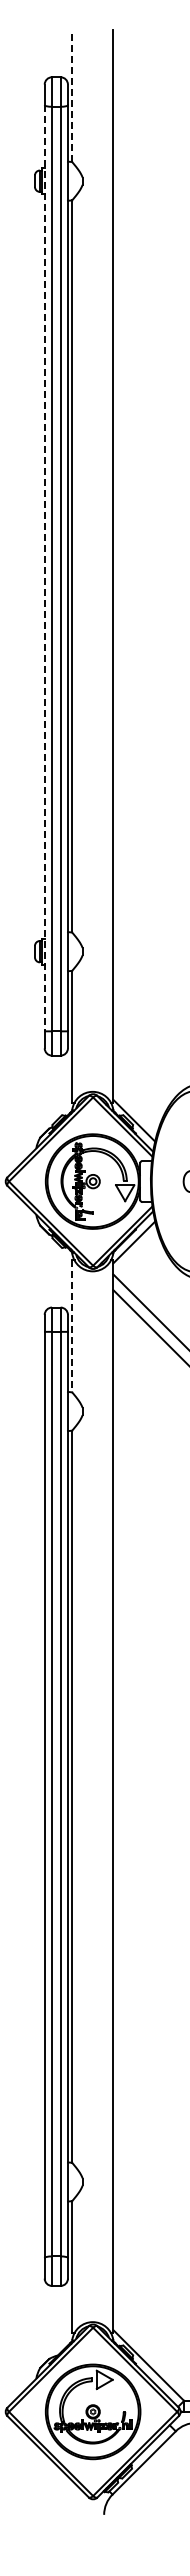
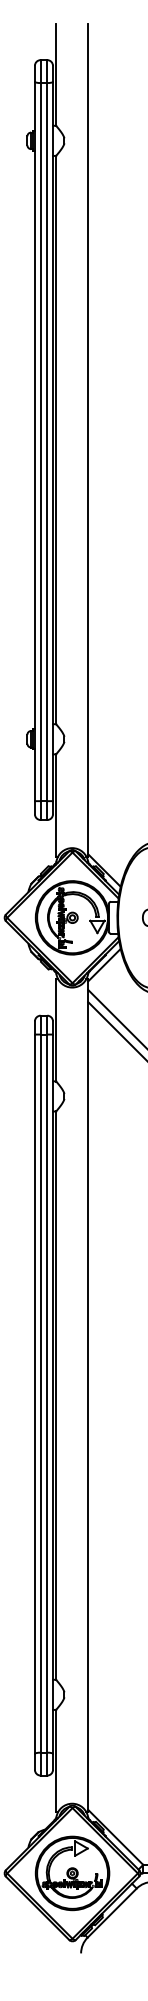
line: (72, 96) -> (56, 75), dashed -> solid
line: (44, 568) -> (34, 441), dashed -> solid
line: (72, 1326) -> (56, 1030), dashed -> solid

